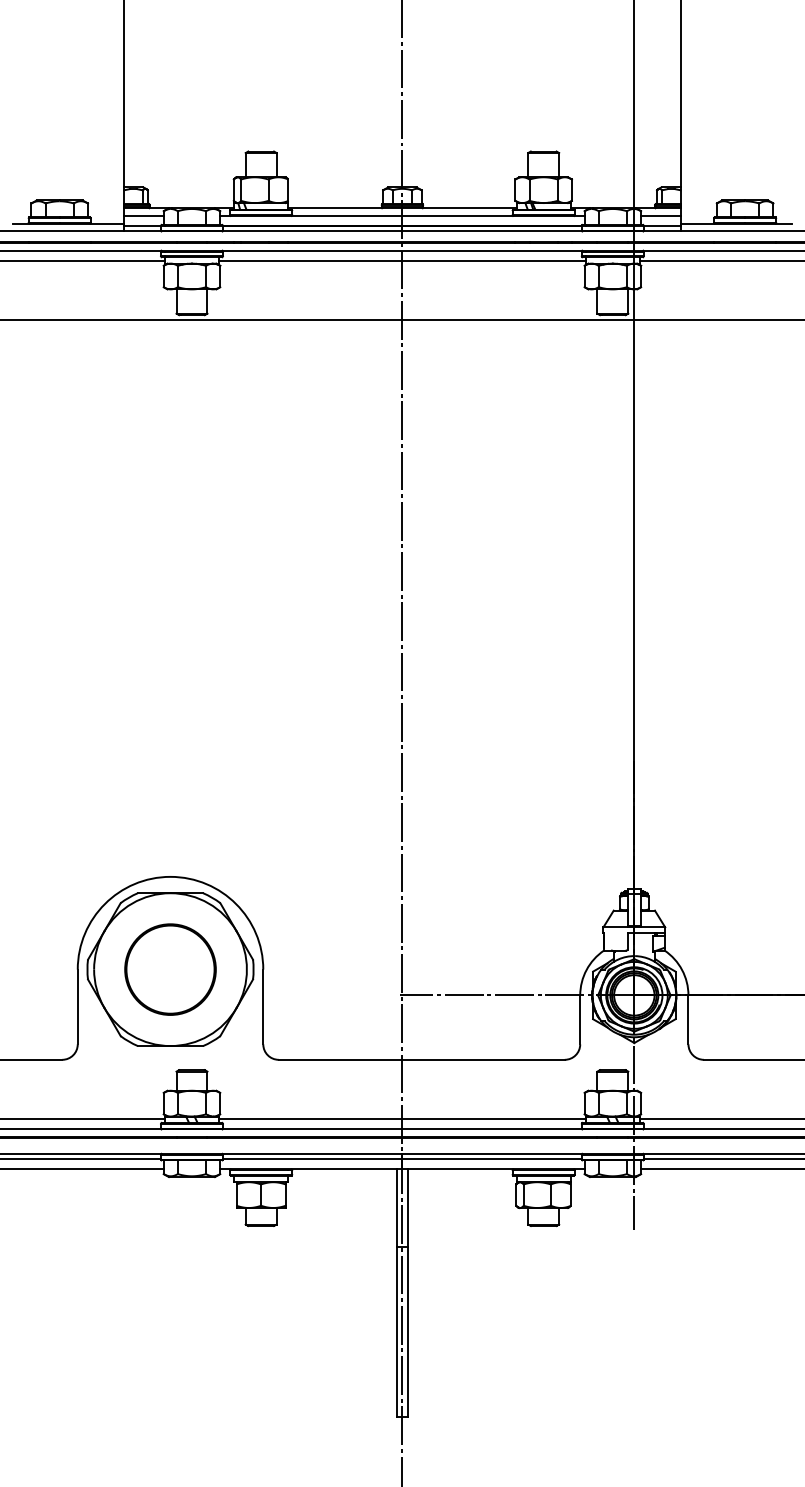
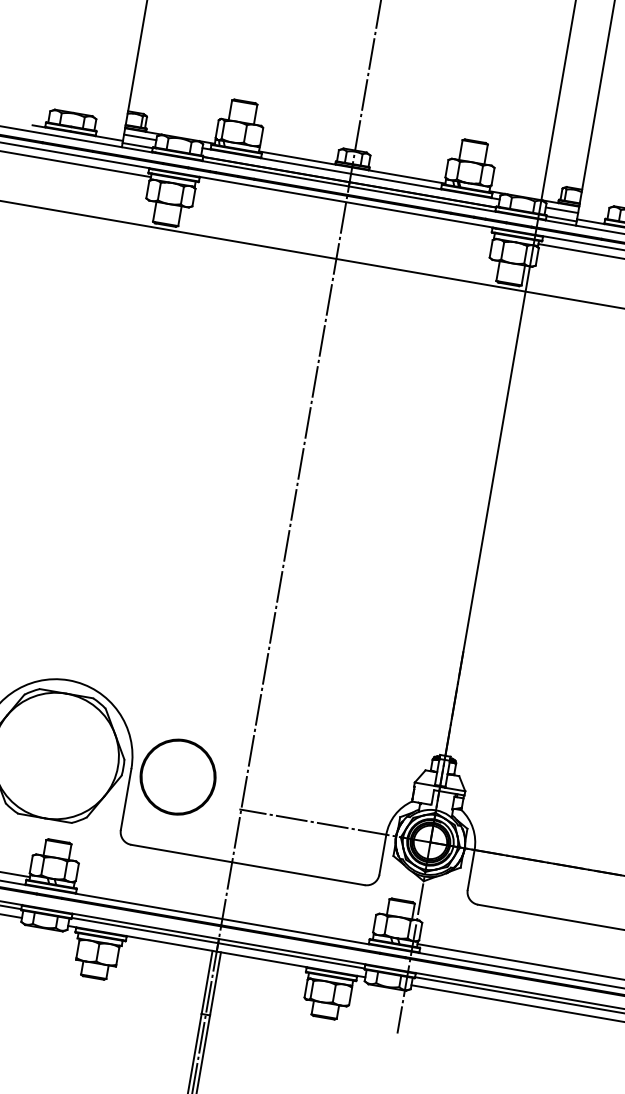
line: (402, 261) -> (344, 210), removed
circle: (170, 969) -> (178, 777), moved
line: (402, 1119) -> (223, 910), removed

